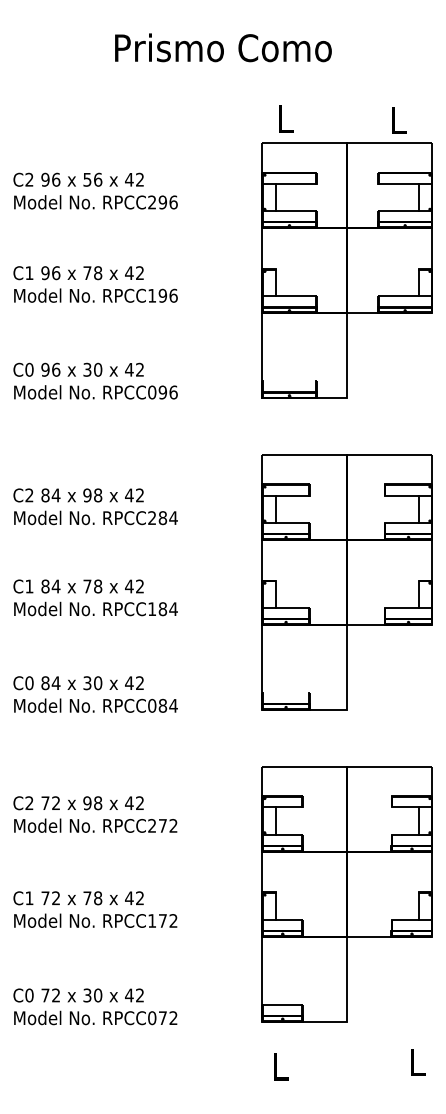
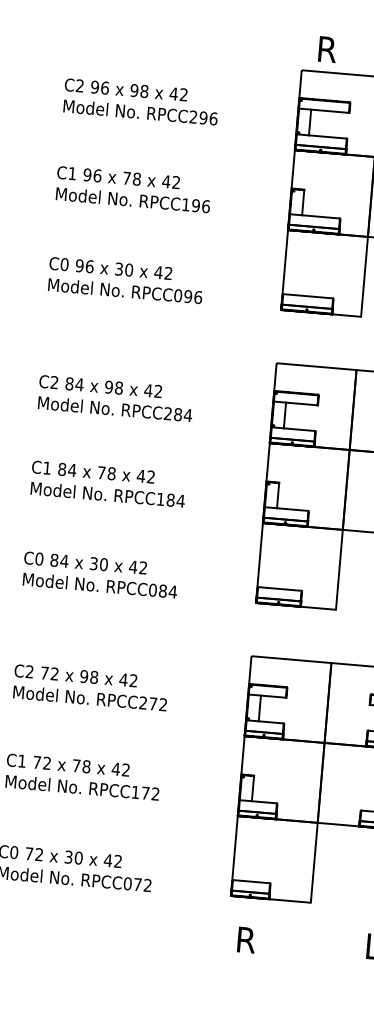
text: (287, 118) -> (327, 49), L -> R
text: (92, 179) -> (139, 90), 56 -> 98
line: (289, 381) -> (308, 296), added
line: (285, 693) -> (279, 589), added
text: (282, 1066) -> (246, 939), L -> R

